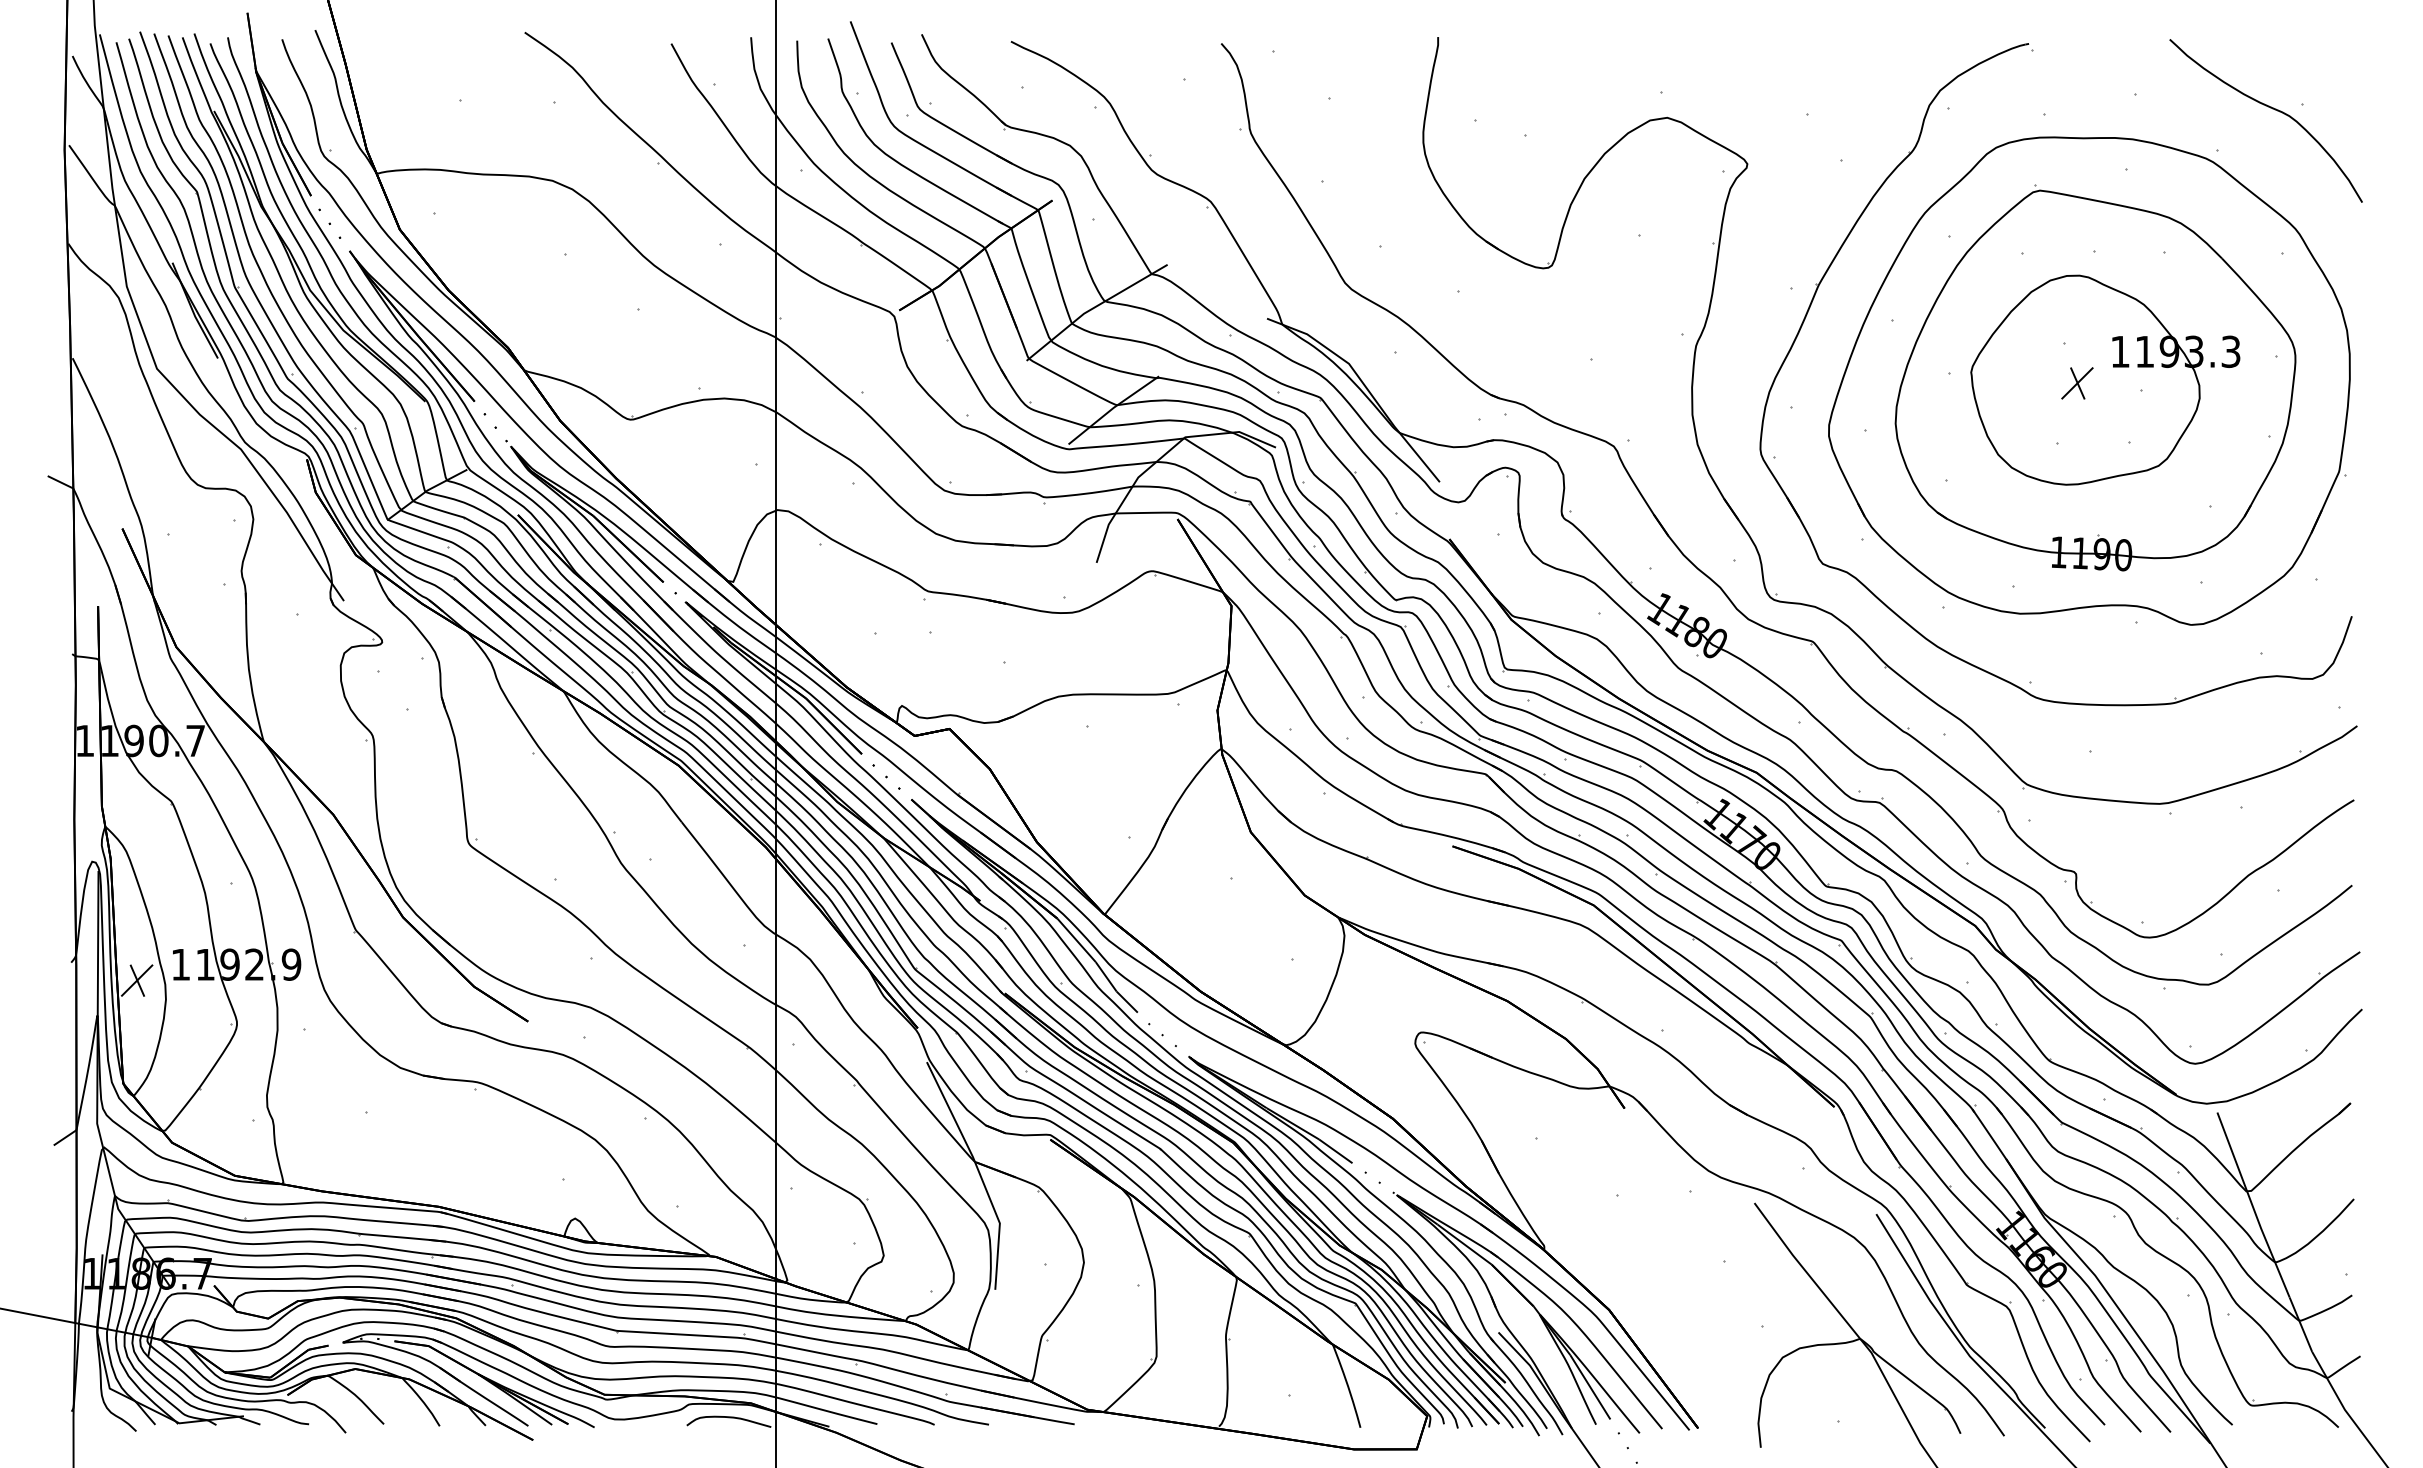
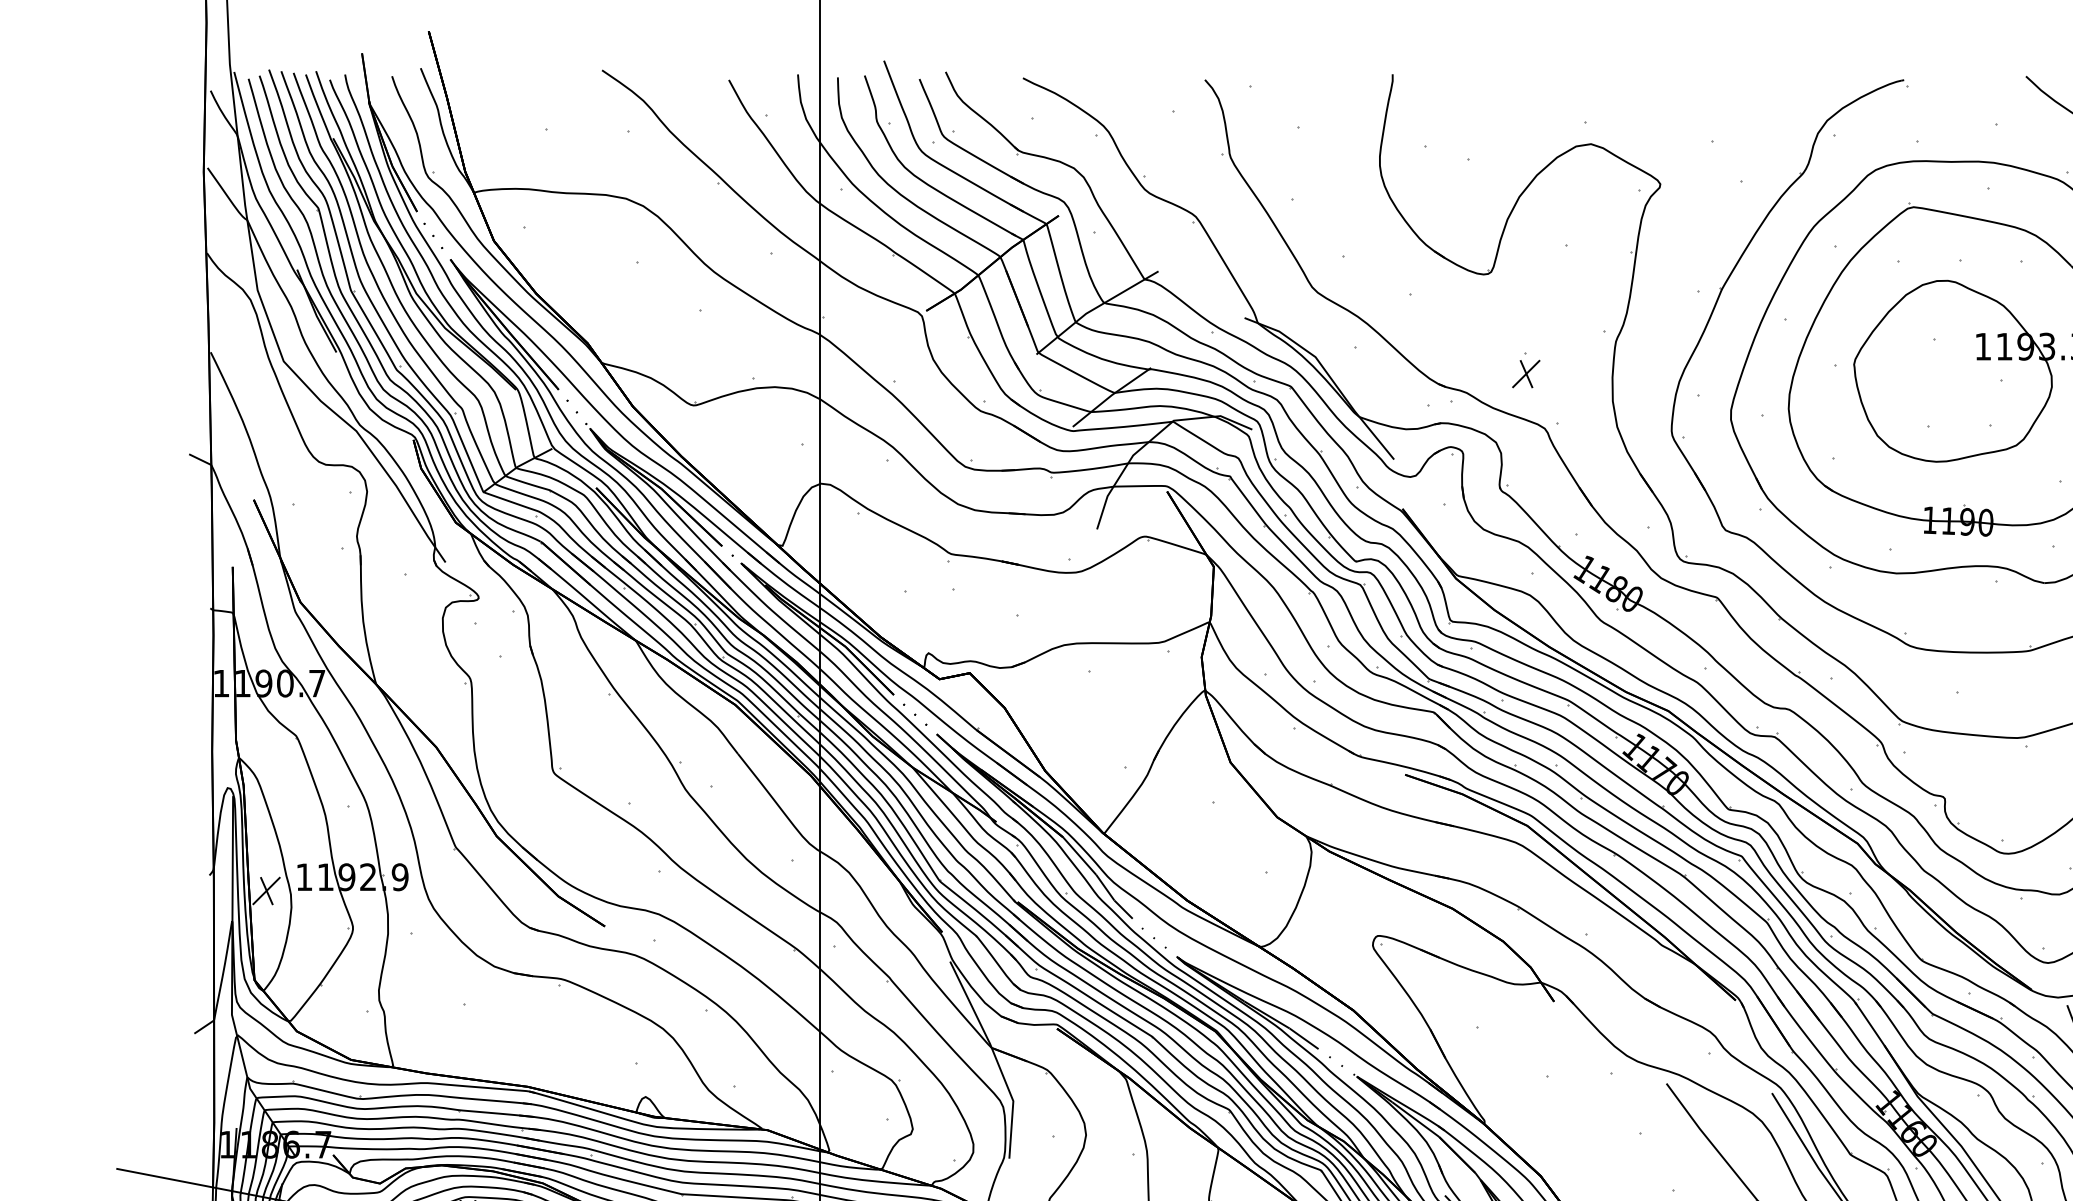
part: (2077, 383) -> (1526, 374), moved

